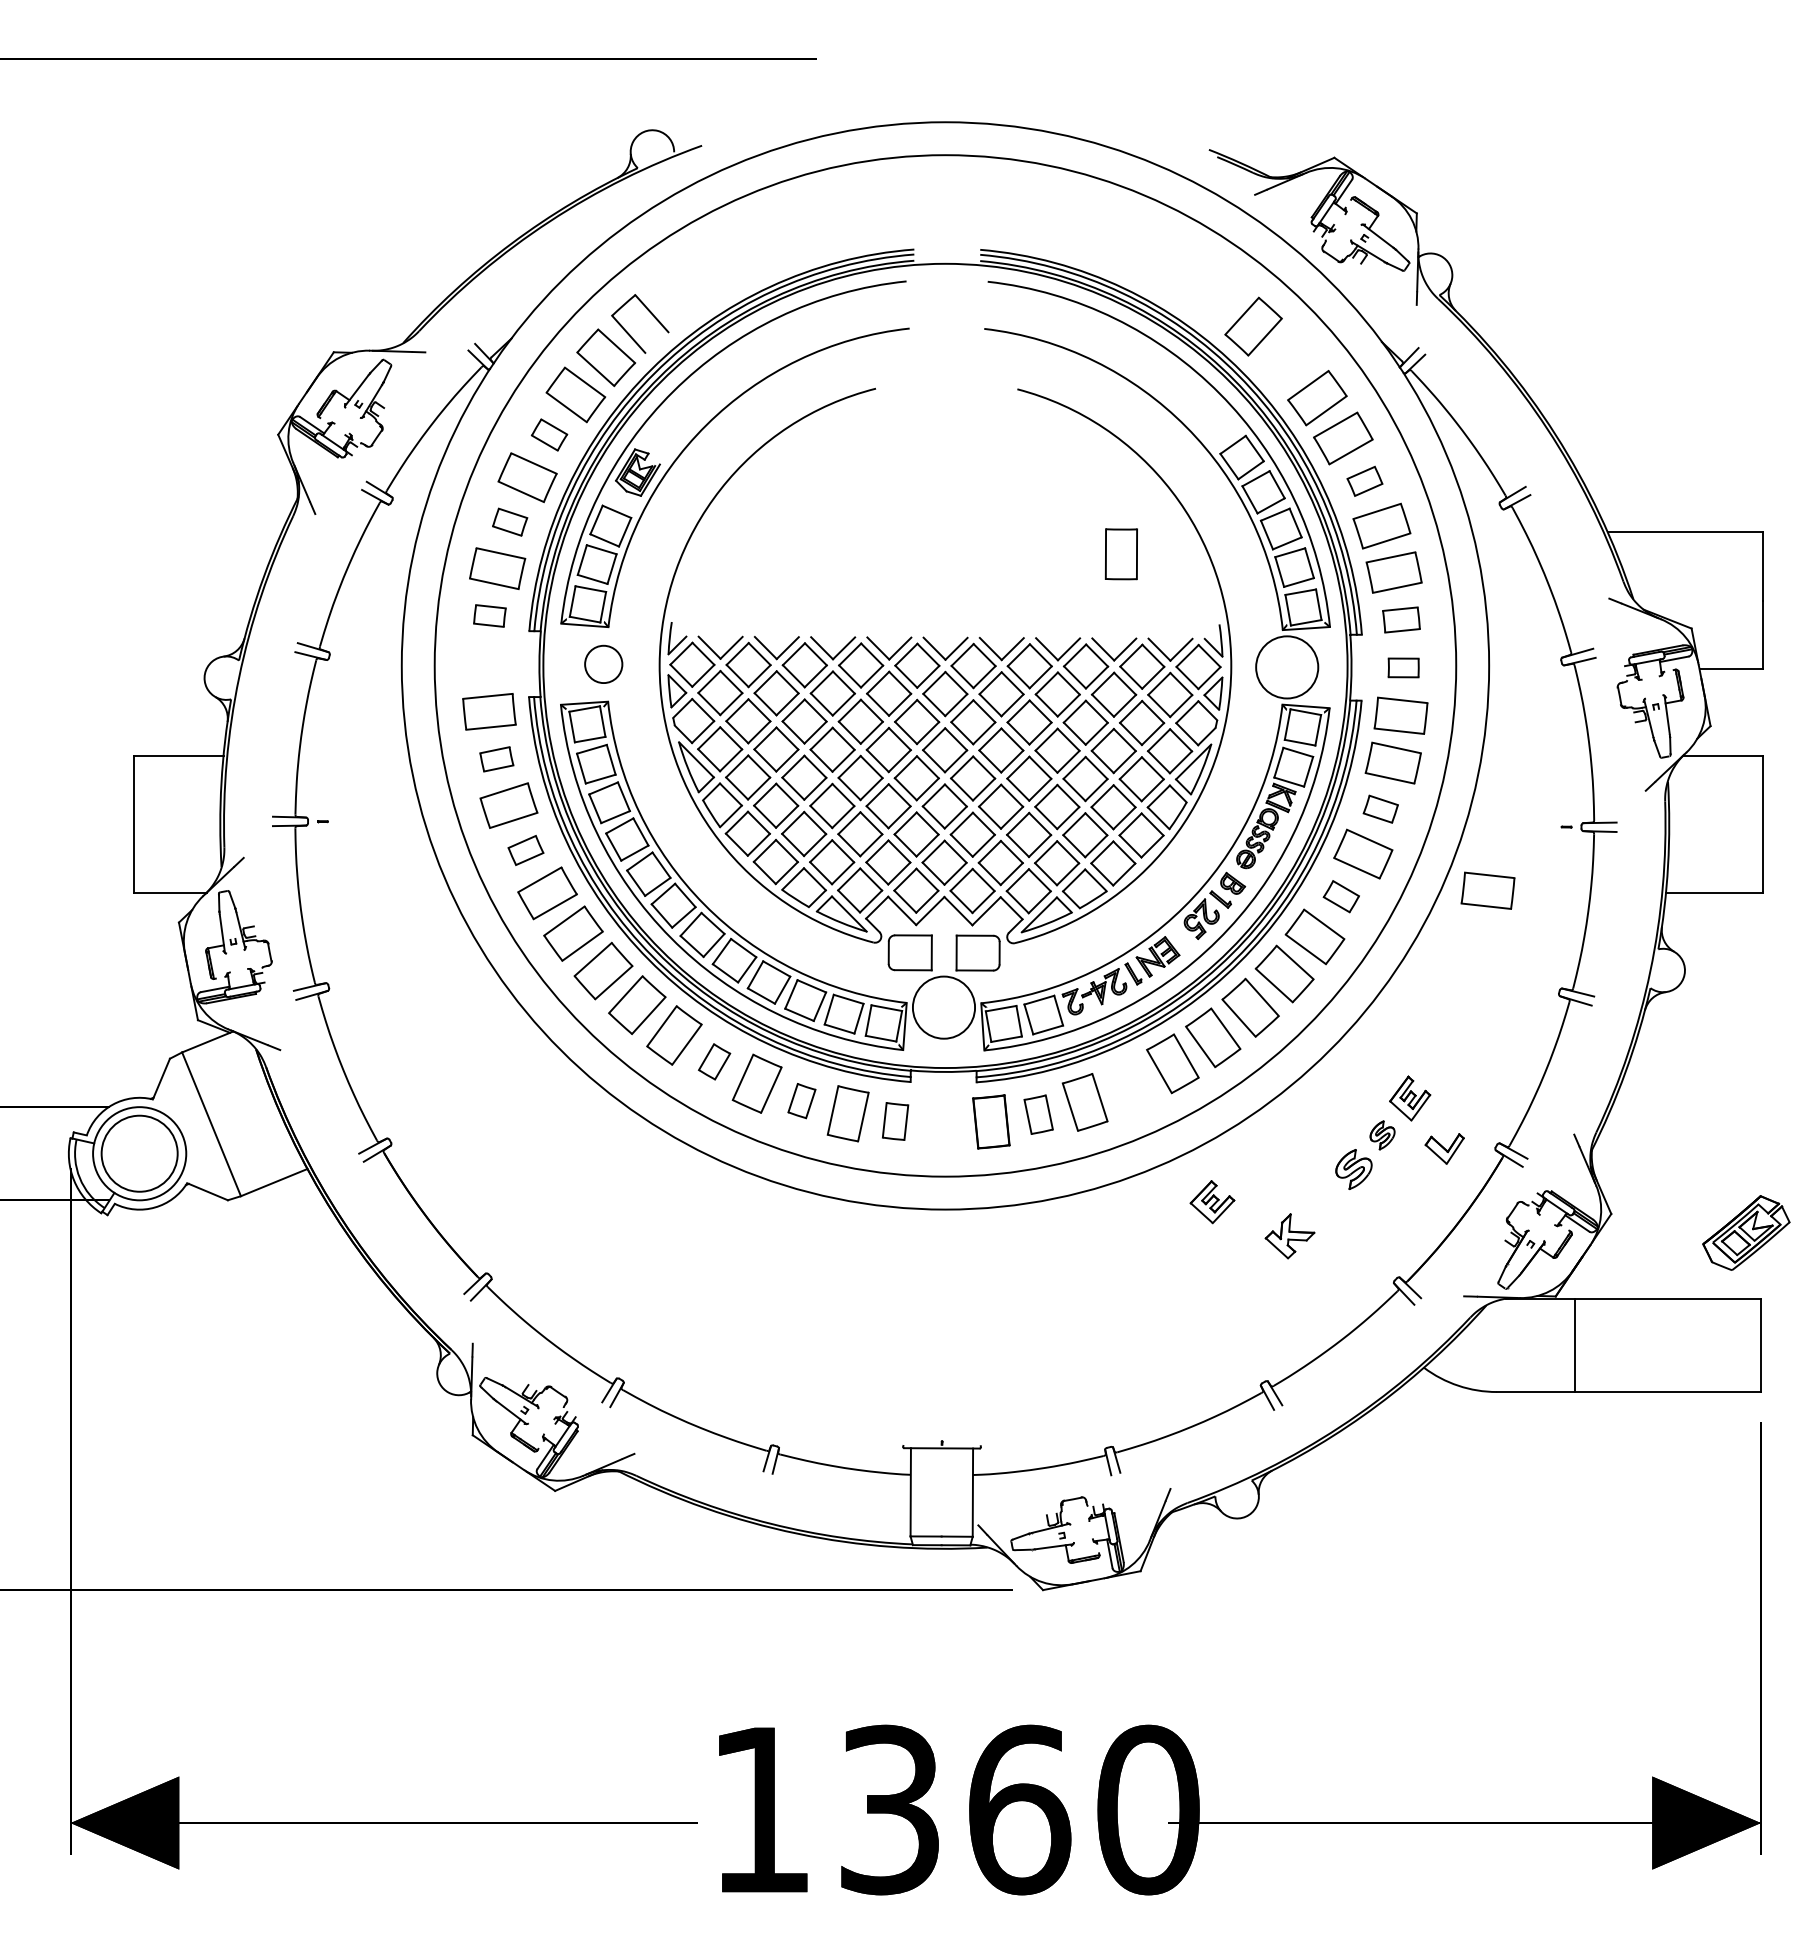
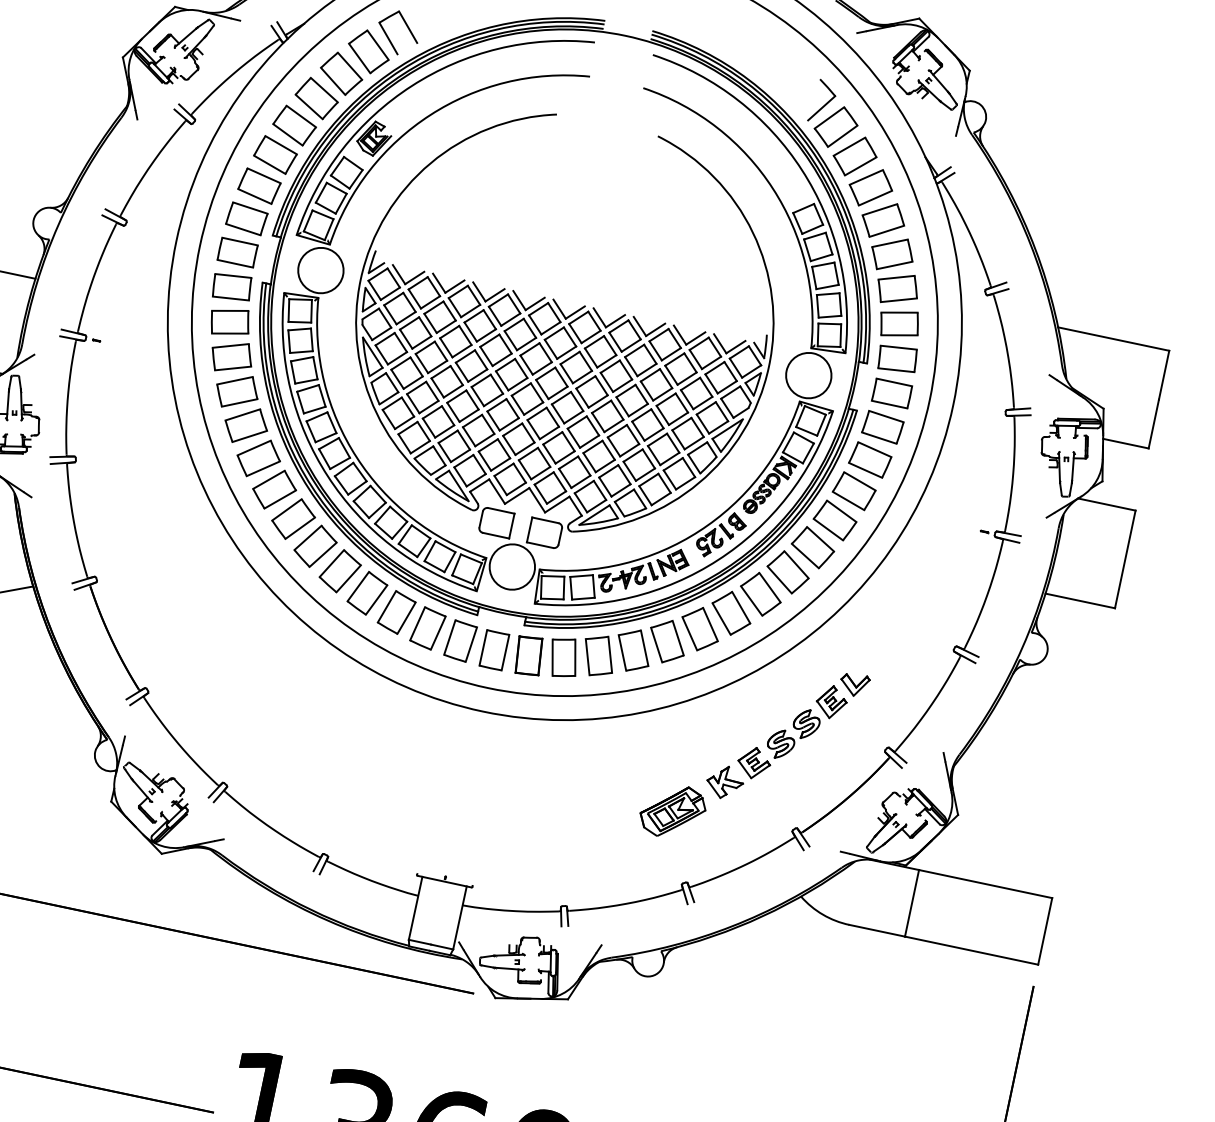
part: (1228, 296) -> (822, 101), added
part: (1287, 360) -> (855, 156), added
part: (549, 434) -> (316, 98), size x1.67
part: (1364, 481) -> (892, 254), size x1.67
part: (509, 521) -> (275, 154), size x1.67
part: (1121, 554) -> (494, 650), moved
part: (489, 615) -> (246, 218), size x1.67
part: (1401, 619) -> (897, 358), size x1.43
part: (487, 663) -> (238, 252), added
circle: (603, 664) -> (320, 270), size x1.67
part: (1403, 667) -> (891, 393), size x1.67
part: (496, 759) -> (229, 322), size x1.67
part: (1380, 808) -> (854, 490), size x1.67
part: (525, 850) -> (236, 391), size x1.67
part: (1487, 890) -> (918, 565), removed
part: (1341, 896) -> (813, 547), size x1.67
part: (714, 1061) -> (340, 570), size x1.67
part: (1129, 1085) -> (633, 650), added
part: (801, 1100) -> (396, 611), size x1.67
part: (1038, 1114) -> (563, 657), size x1.43
part: (895, 1121) -> (460, 641), size x1.43
part: (1382, 1135) -> (806, 724), size x1.43
part: (1444, 1148) -> (854, 684), moved
part: (1212, 1202) -> (754, 763), moved
part: (1746, 1232) -> (673, 811), moved

